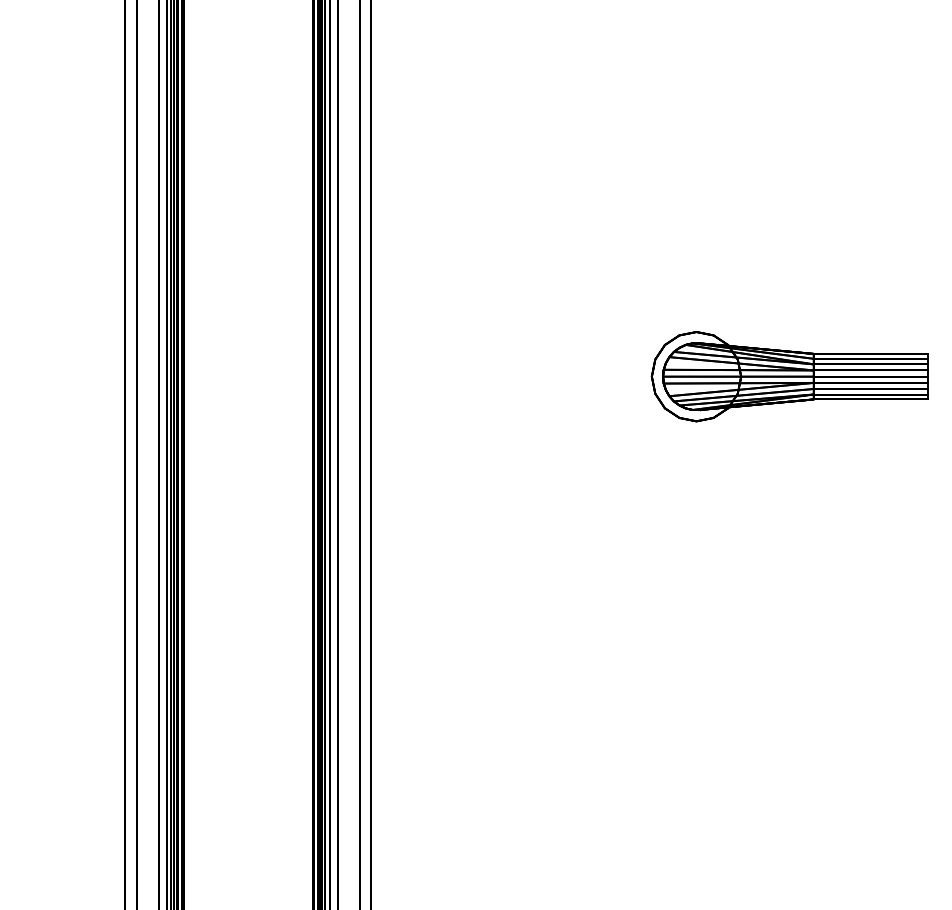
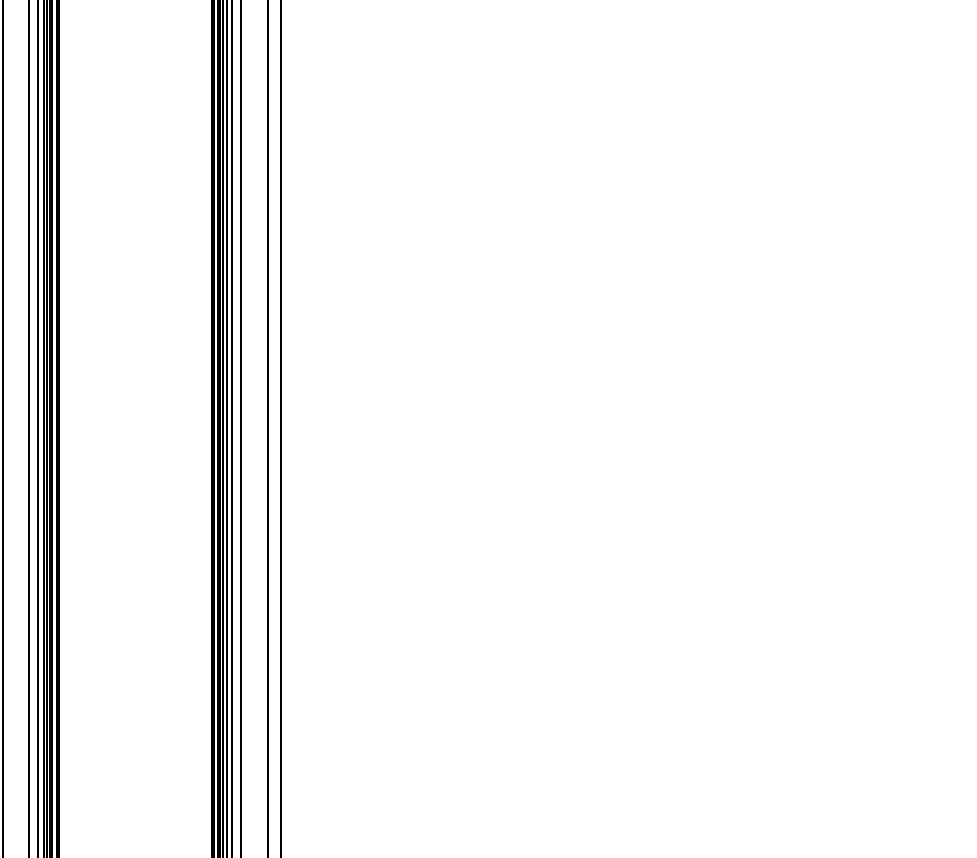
part: (789, 376) -> (778, 343), removed

